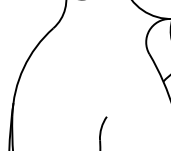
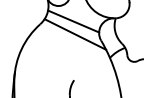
line: (105, 24) -> (73, 21), added
line: (108, 44) -> (75, 34), added

